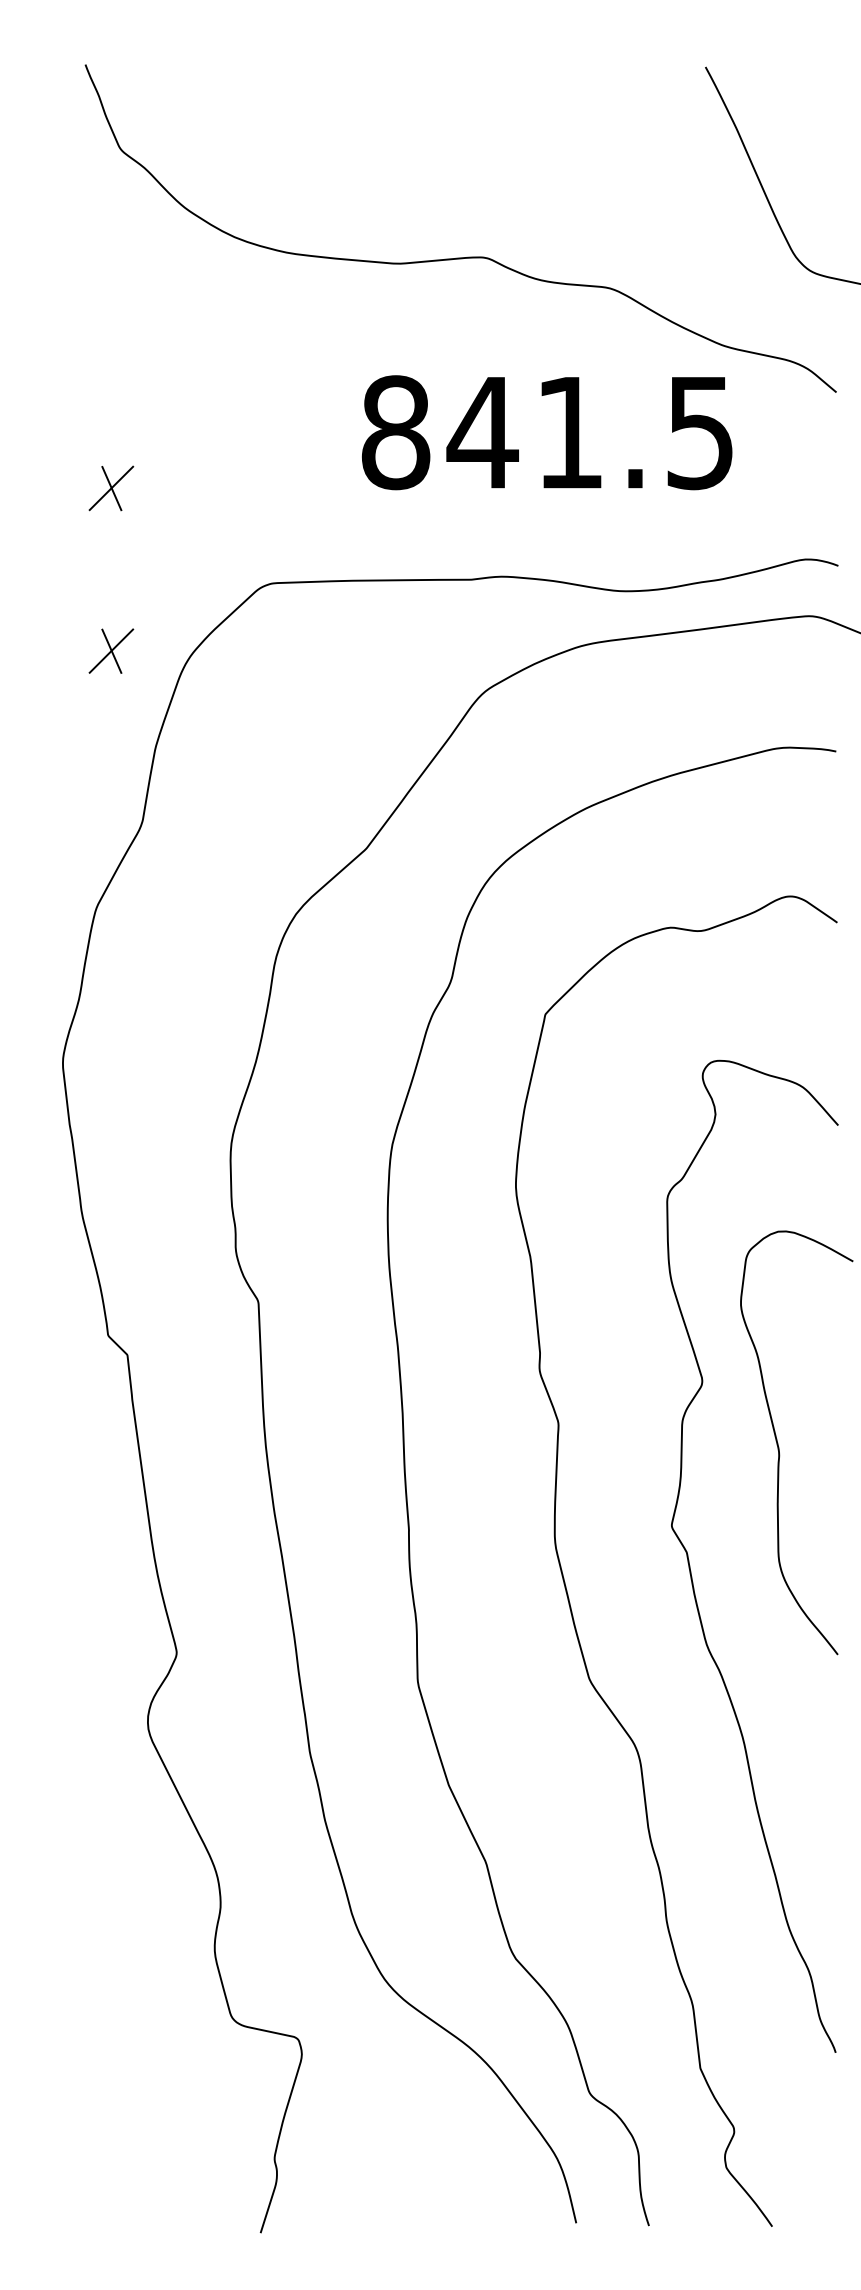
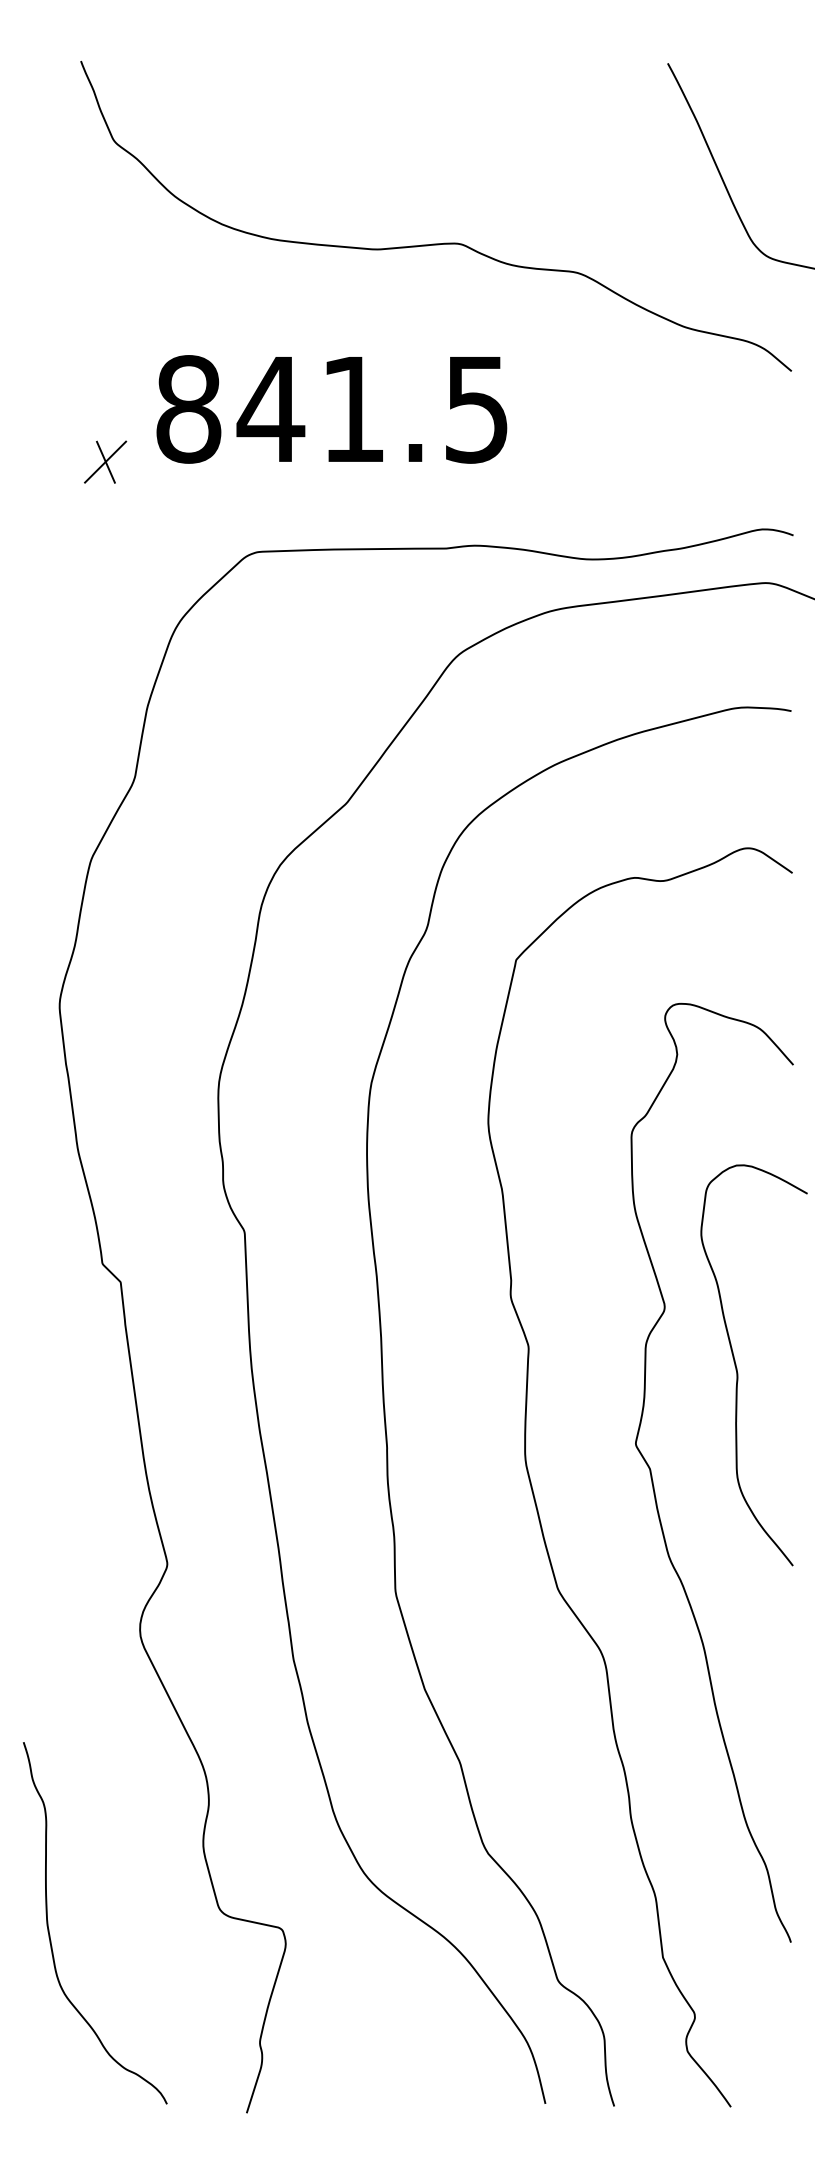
text: (546, 432) -> (331, 409), moved
part: (111, 650) -> (105, 615), removed
curve: (53, 2044) -> (50, 1934), added

